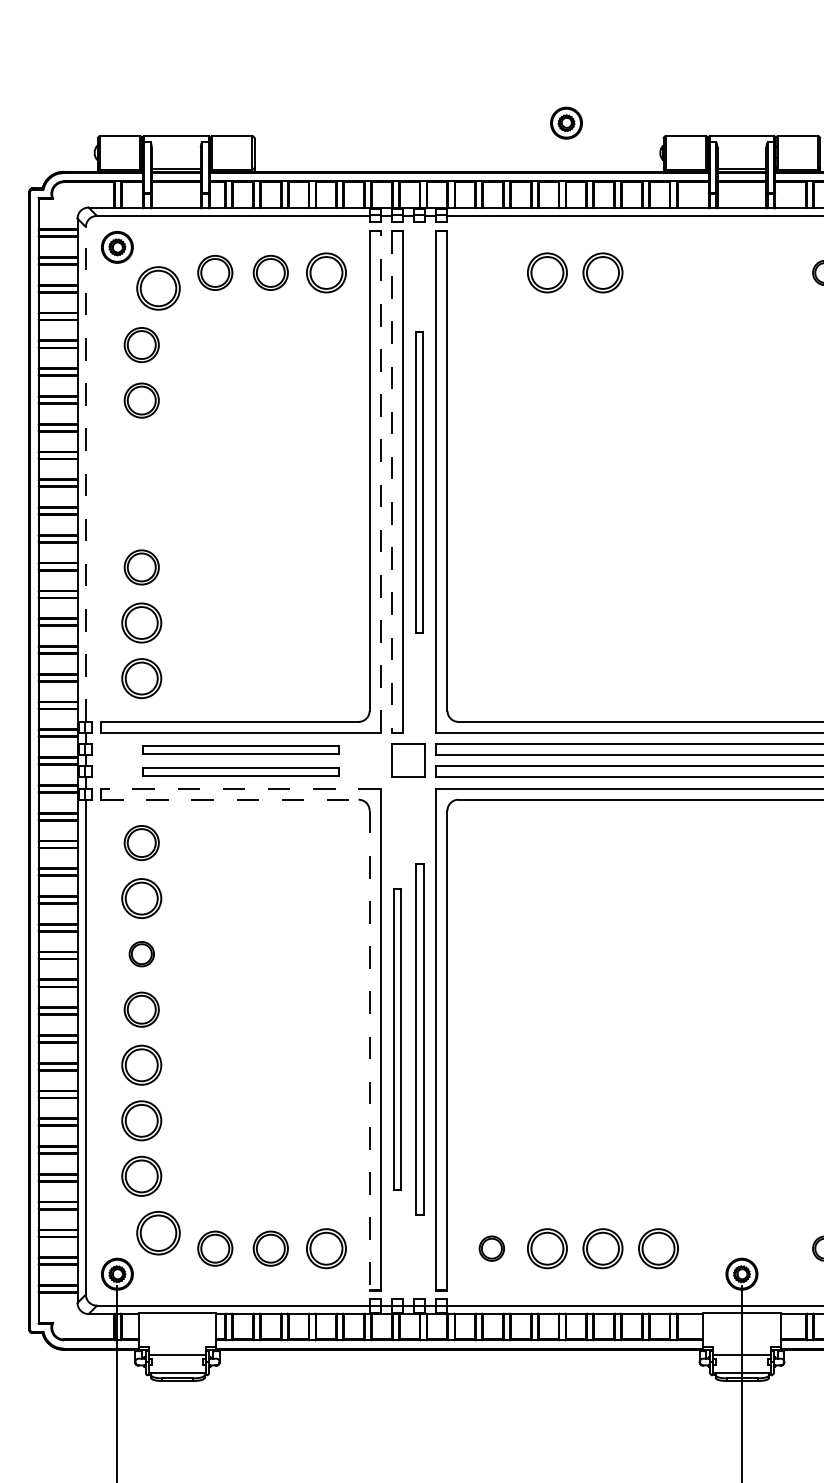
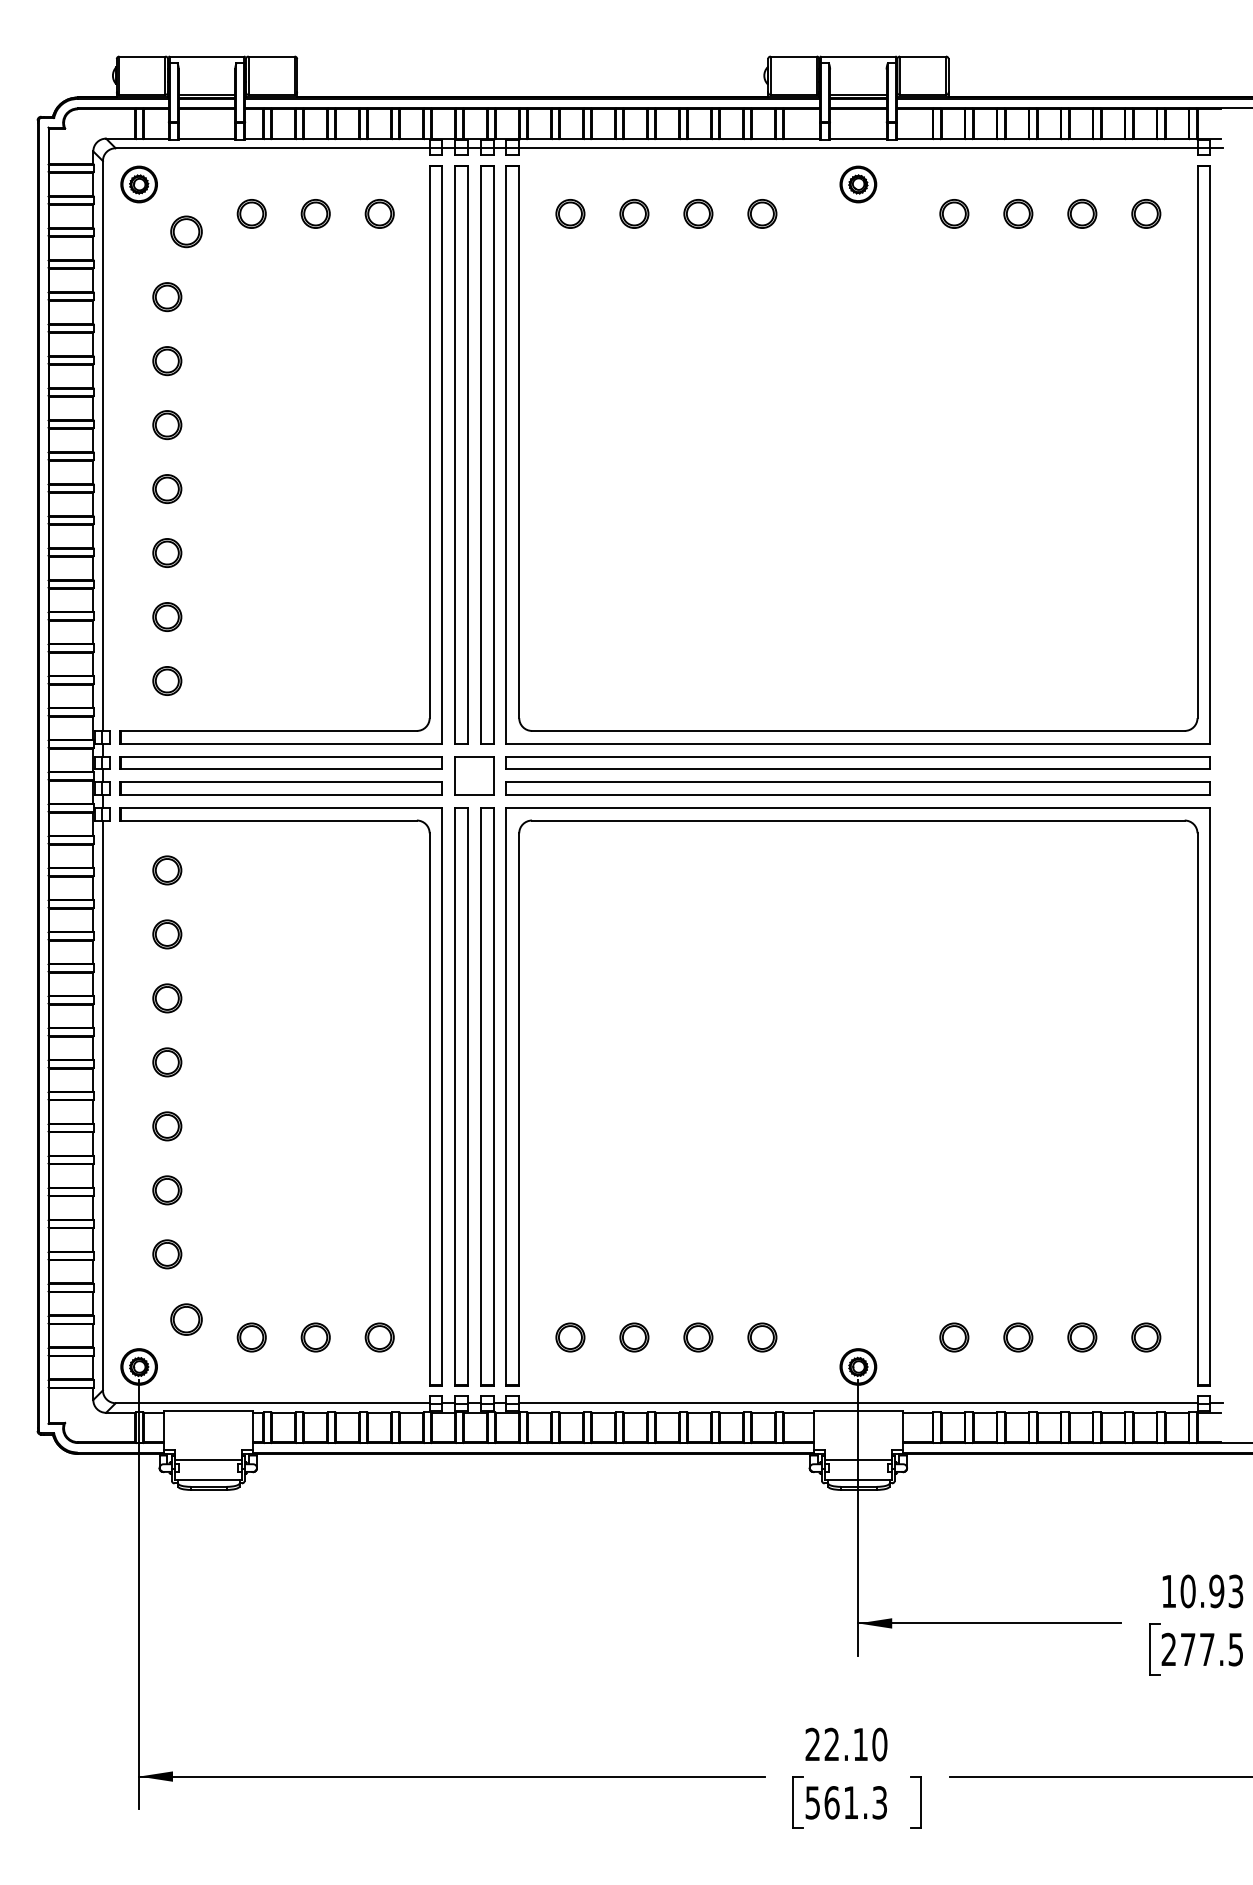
part: (566, 123) -> (858, 184), moved
part: (214, 272) -> (251, 213), size x0.71
part: (270, 272) -> (315, 213), size x0.71
part: (326, 272) -> (379, 213), size x0.62
part: (491, 272) -> (570, 213), added
part: (547, 272) -> (634, 213), size x0.62
part: (603, 272) -> (698, 213), size x0.62
part: (658, 272) -> (762, 213), added
part: (158, 288) -> (186, 231), size x0.62
part: (141, 345) -> (167, 297), size x0.71
part: (141, 401) -> (167, 361), size x0.71
part: (141, 456) -> (167, 425), added
line: (85, 474) -> (102, 446), dashed -> solid
line: (380, 481) -> (442, 454), dashed -> solid
part: (419, 481) -> (487, 454), size x1.67
line: (392, 482) -> (455, 455), dashed -> solid
part: (141, 511) -> (167, 488), added
part: (141, 566) -> (167, 552), size x0.71
part: (141, 622) -> (167, 616), size x0.62
part: (141, 678) -> (167, 680), size x0.62
part: (240, 749) -> (280, 762), size x1.43
part: (240, 771) -> (280, 788), size x1.43
line: (240, 788) -> (280, 807), dashed -> solid
line: (230, 799) -> (269, 820), dashed -> solid
part: (141, 843) -> (167, 870), size x0.71
part: (141, 898) -> (167, 934), size x0.62
part: (141, 1009) -> (167, 1062), size x0.71
part: (397, 1039) -> (461, 1096), size x1.67
part: (419, 1039) -> (487, 1096), size x1.43
line: (369, 1051) -> (429, 1110), dashed -> solid
part: (141, 1065) -> (167, 1126), size x0.62
part: (141, 1120) -> (167, 1190), size x0.62
part: (141, 1176) -> (167, 1254), size x0.62
part: (158, 1233) -> (186, 1319), size x0.62
part: (214, 1248) -> (251, 1337), size x0.71
part: (270, 1248) -> (315, 1337), size x0.71
part: (326, 1248) -> (379, 1337), size x0.62
part: (547, 1248) -> (634, 1337), size x0.62
part: (603, 1248) -> (698, 1337), size x0.62
part: (658, 1248) -> (762, 1337), size x0.62

